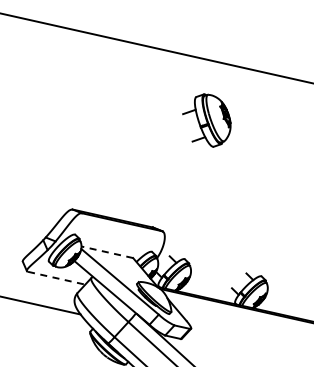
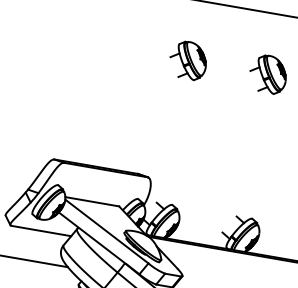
part: (206, 120) -> (187, 60), size x0.71
part: (283, 137) -> (267, 74), added
line: (106, 252) -> (91, 202), dashed -> solid
line: (57, 278) -> (42, 231), dashed -> solid

